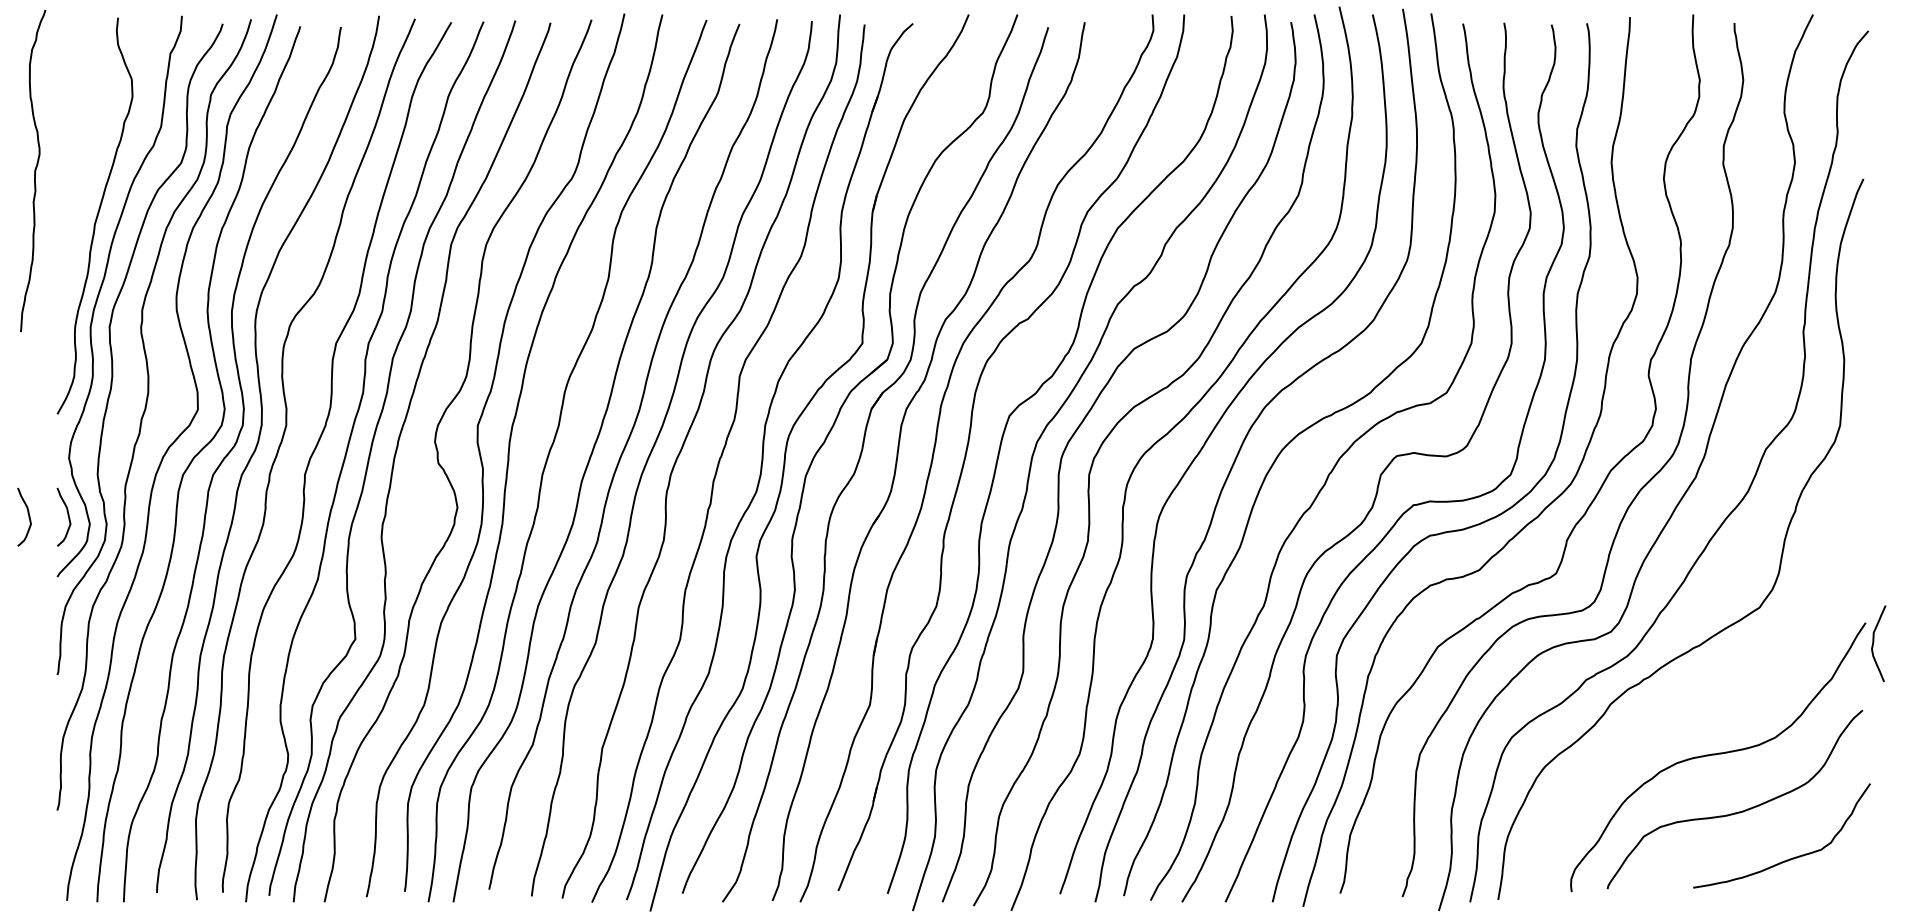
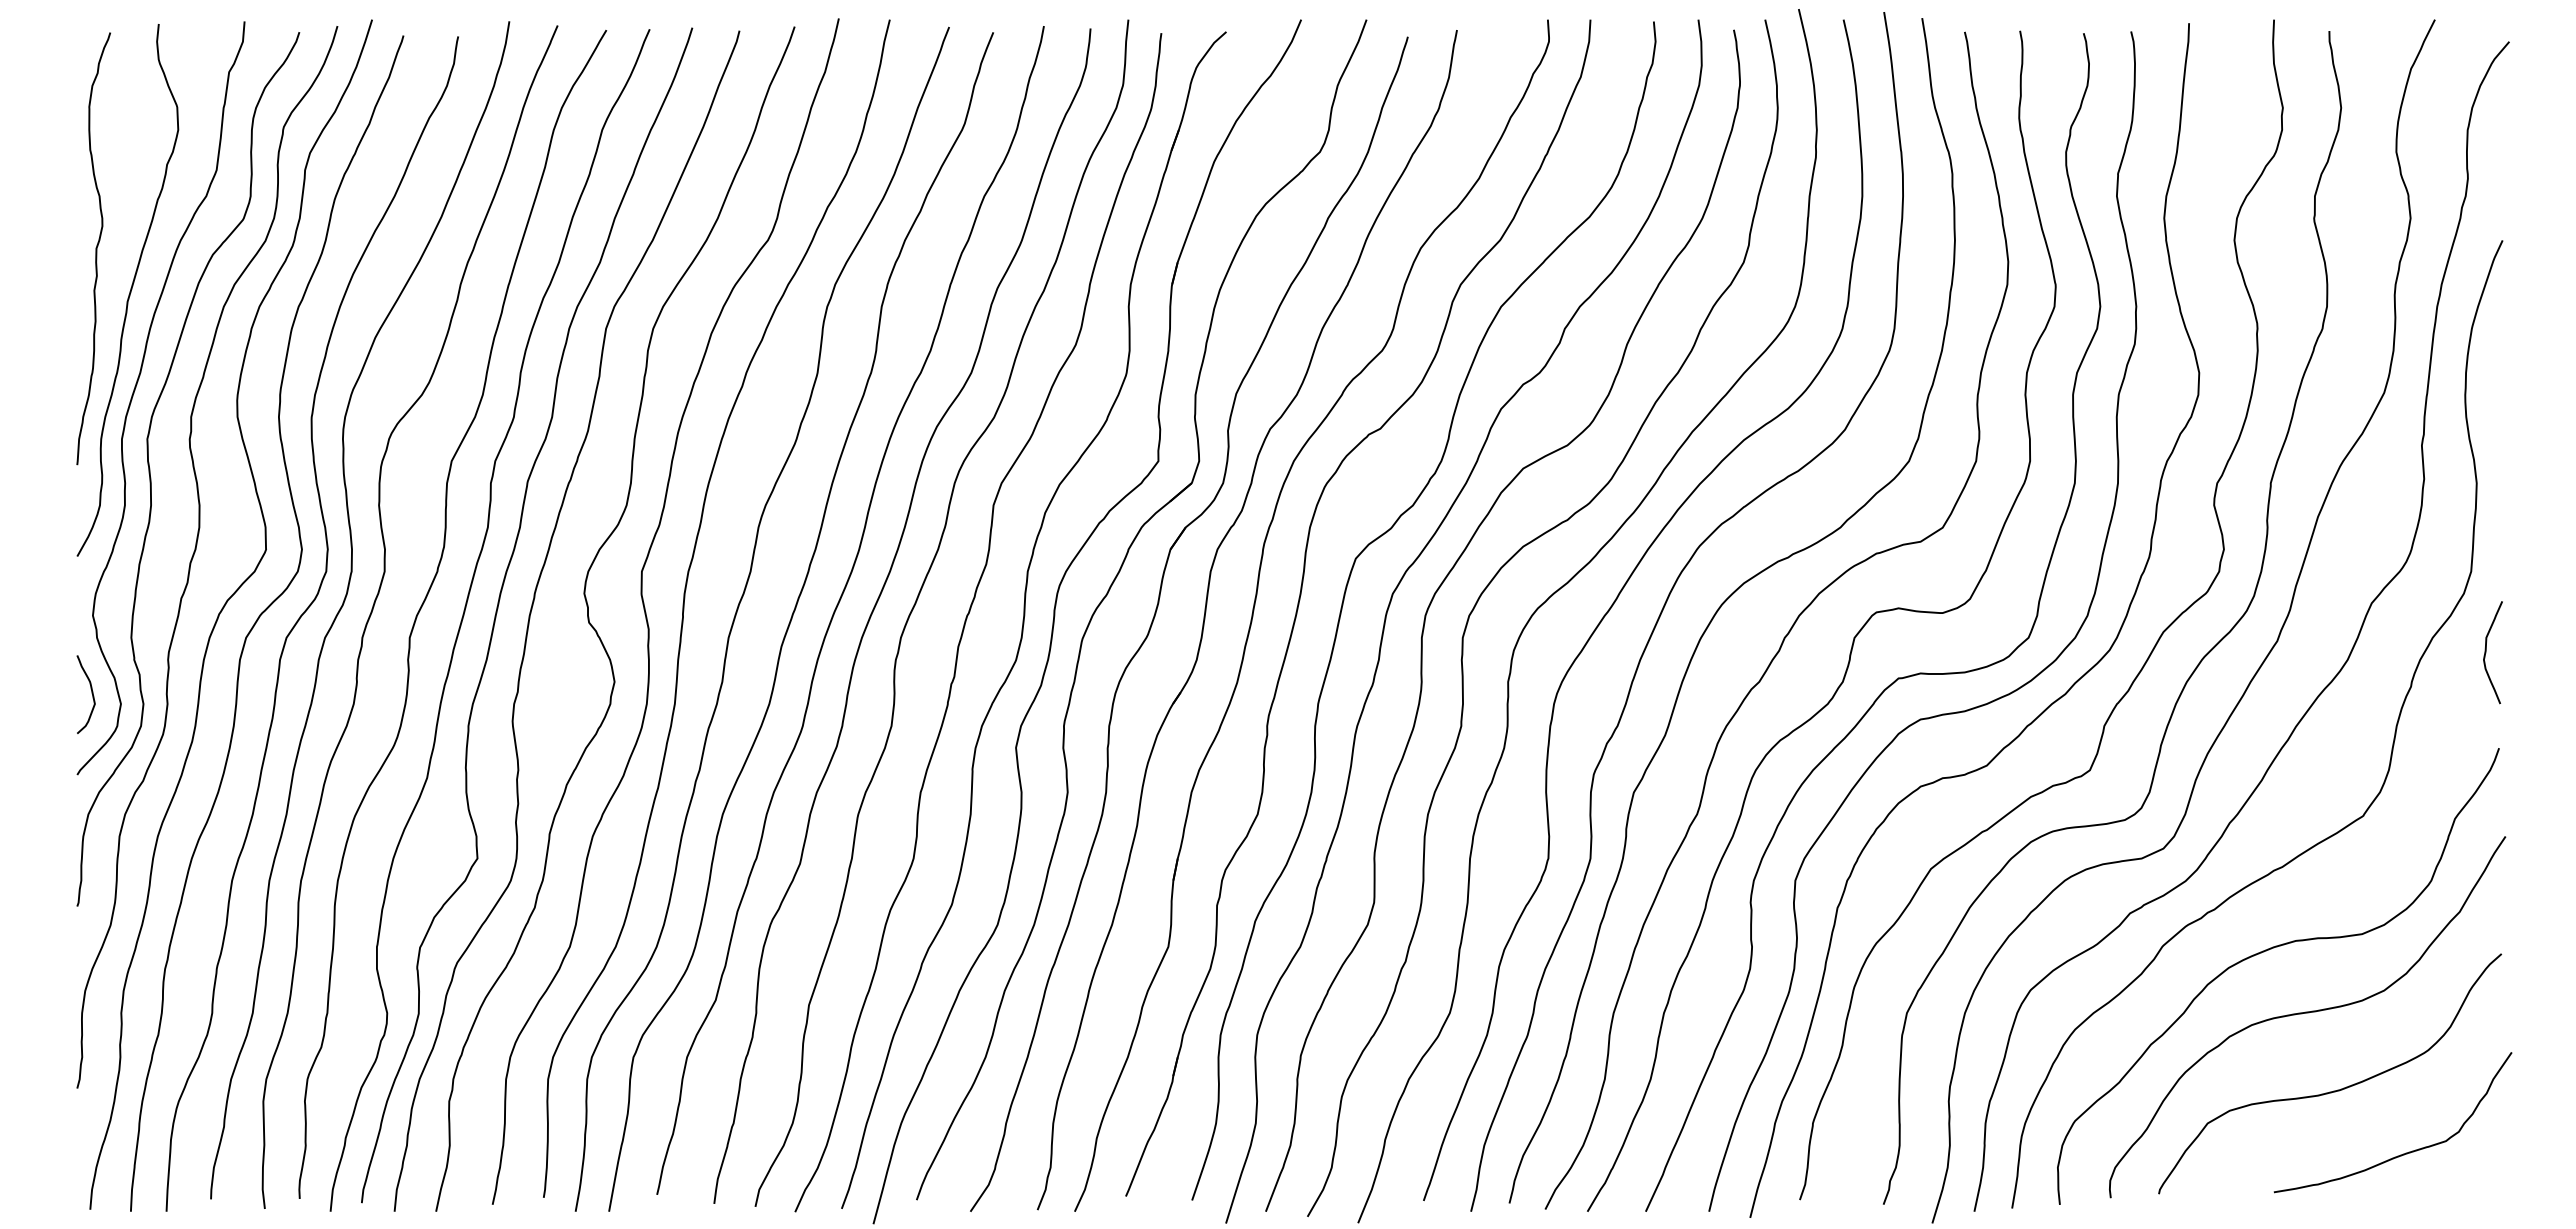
curve: (34, 170) -> (95, 248), moved
curve: (28, 516) -> (38, 693), removed
curve: (1873, 643) -> (2486, 652), moved
curve: (1687, 708) -> (2266, 951), added

